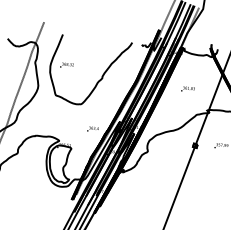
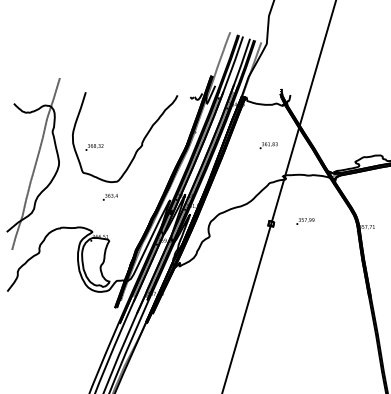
text: (67, 65) -> (94, 147), moved
text: (187, 89) -> (268, 145), moved
text: (92, 129) -> (109, 197), moved

